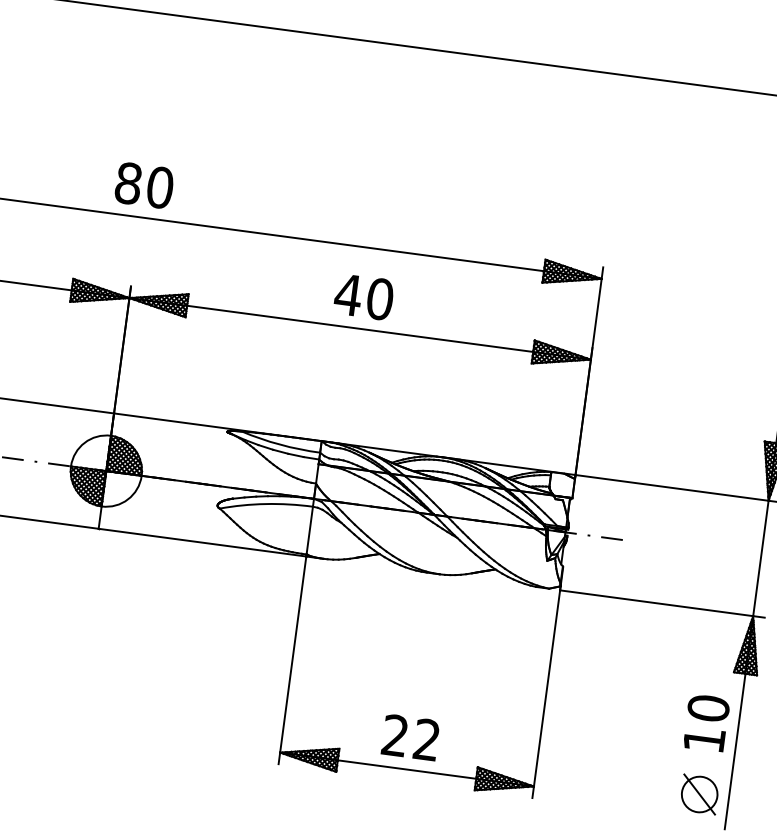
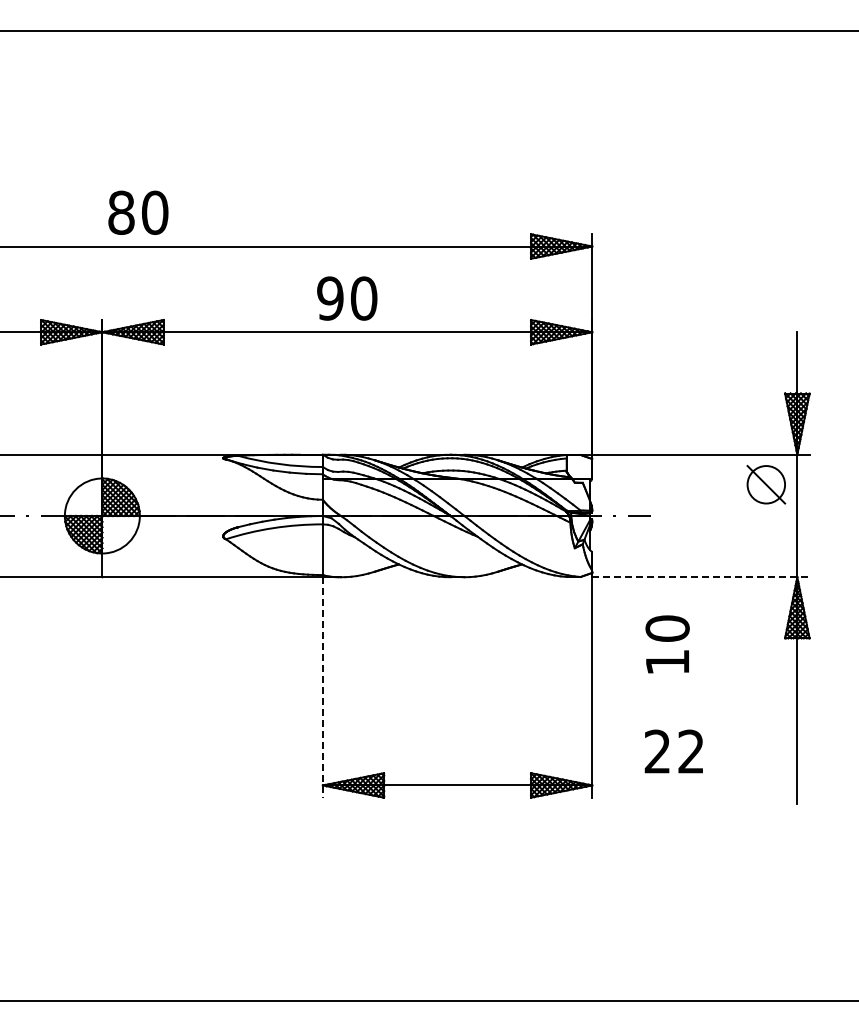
text: (144, 185) -> (138, 212), moved
text: (348, 294) -> (330, 298), 40 -> 90
line: (661, 604) -> (700, 577), solid -> dashed
line: (292, 660) -> (322, 687), solid -> dashed
text: (706, 723) -> (667, 644), moved
text: (410, 737) -> (673, 751), moved
part: (699, 794) -> (766, 484), moved

